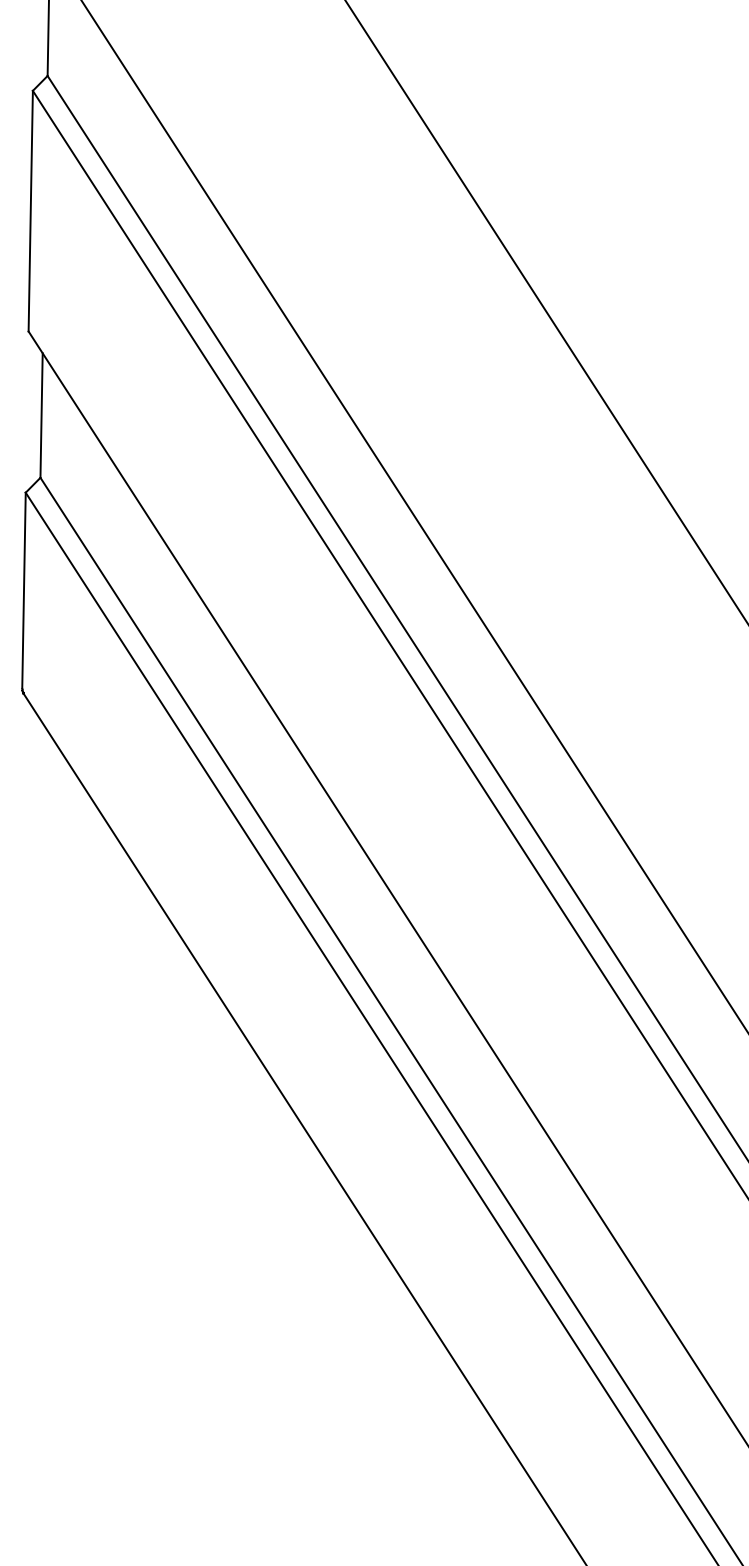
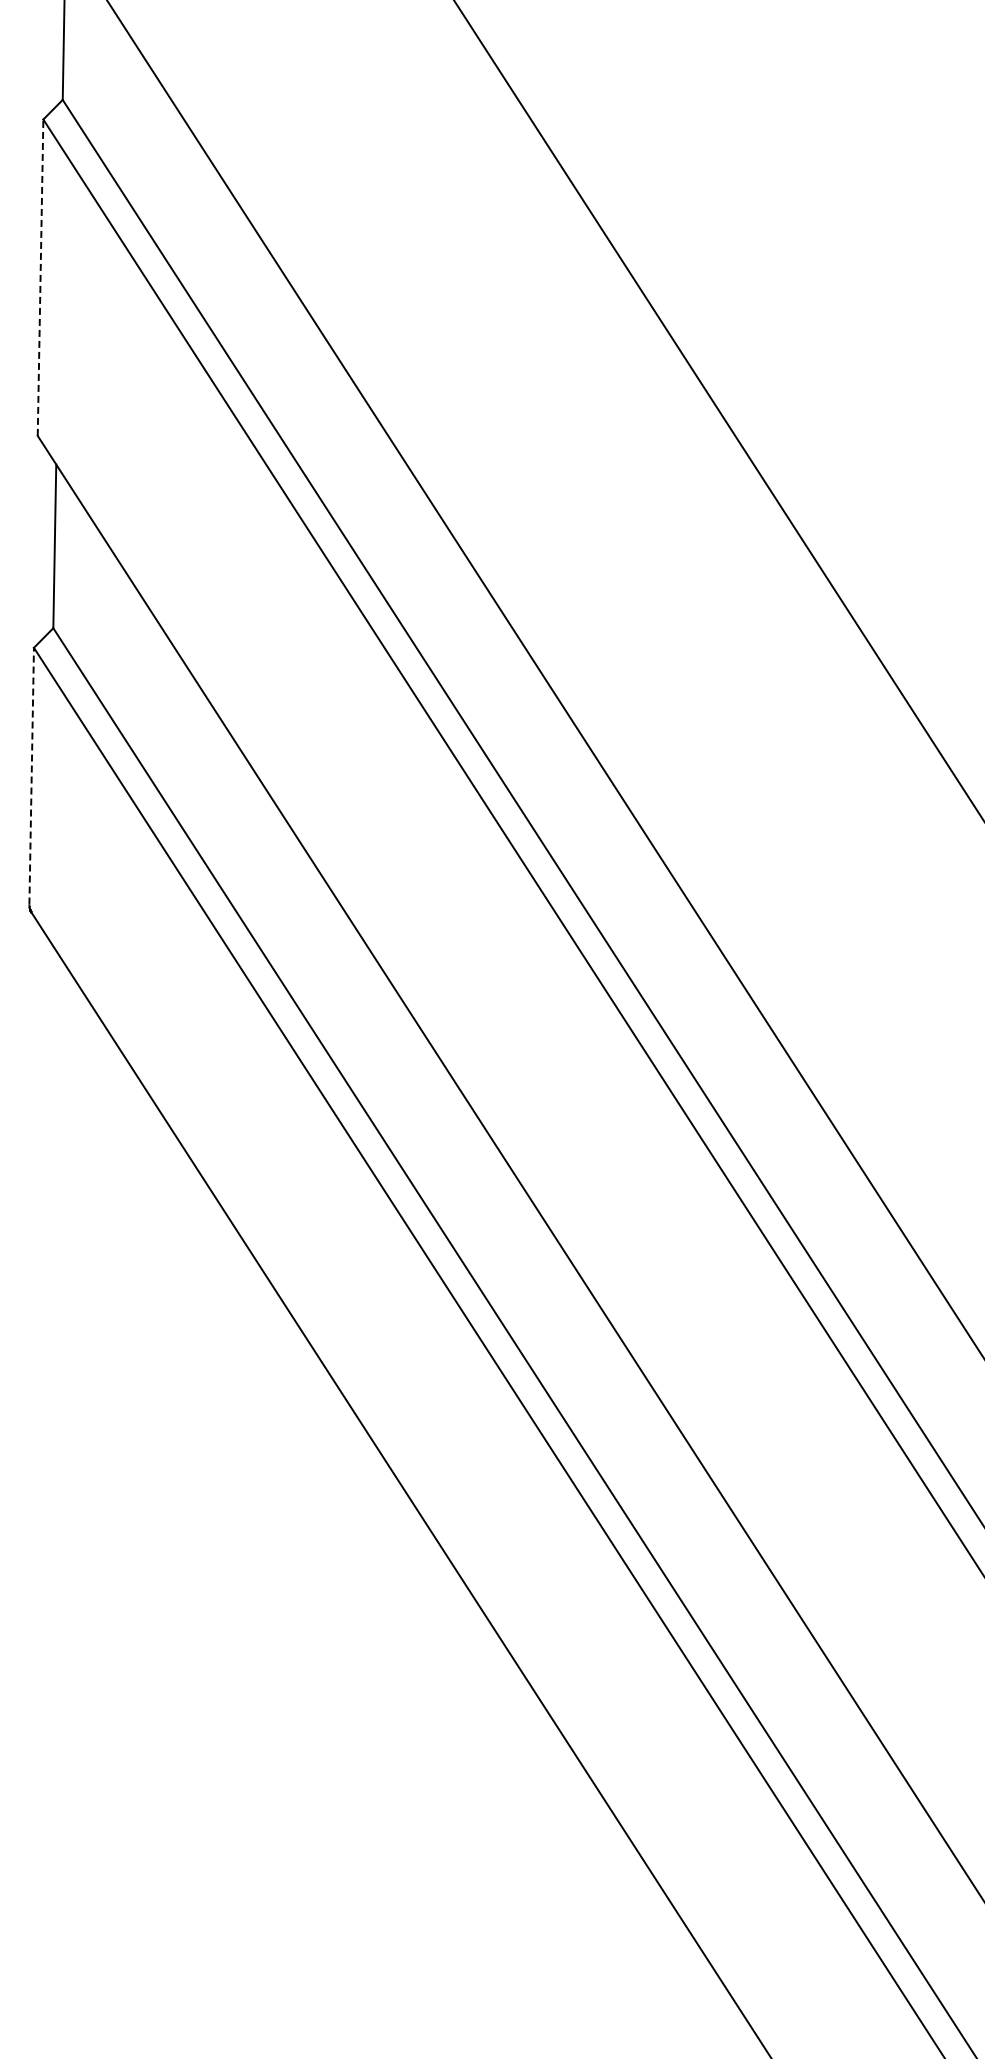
line: (30, 211) -> (40, 277), solid -> dashed
line: (23, 589) -> (31, 775), solid -> dashed

